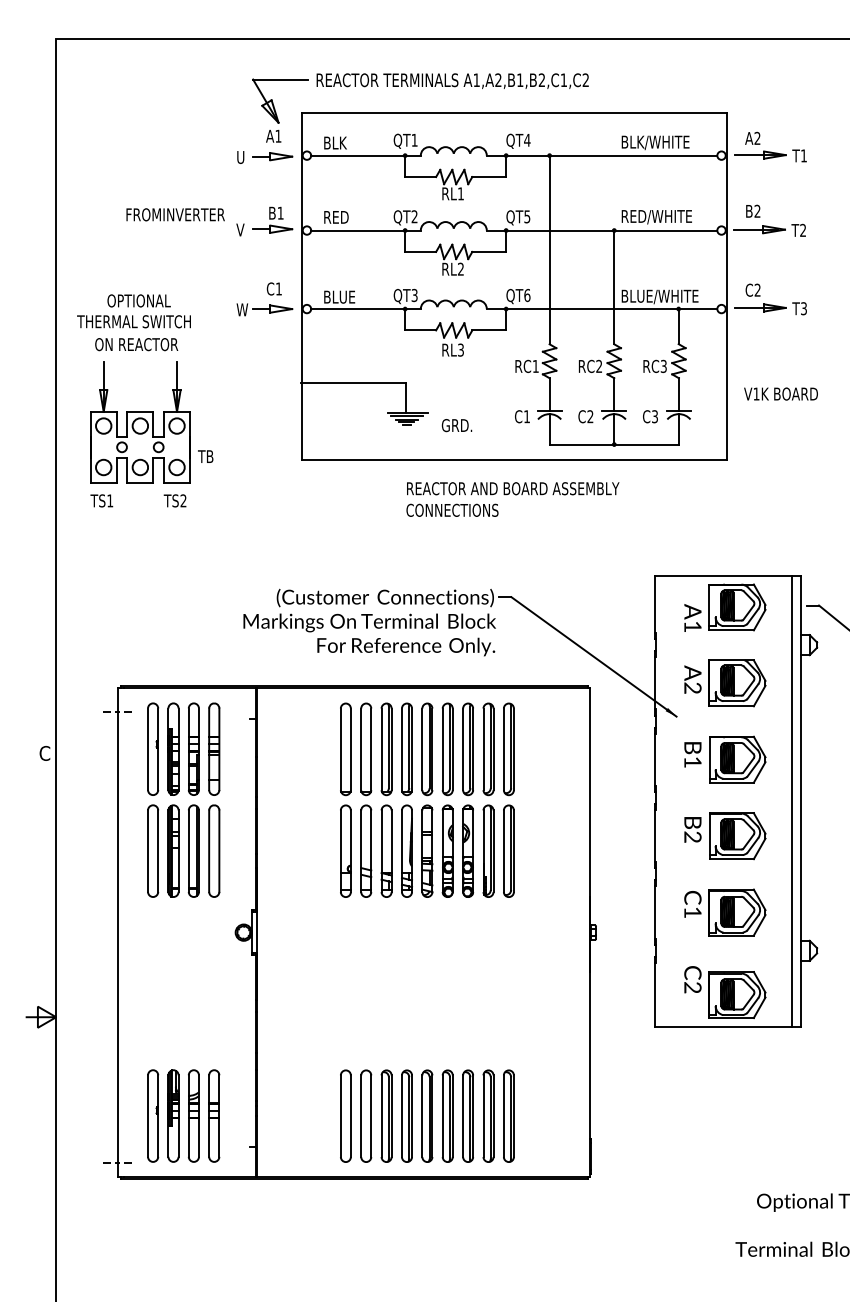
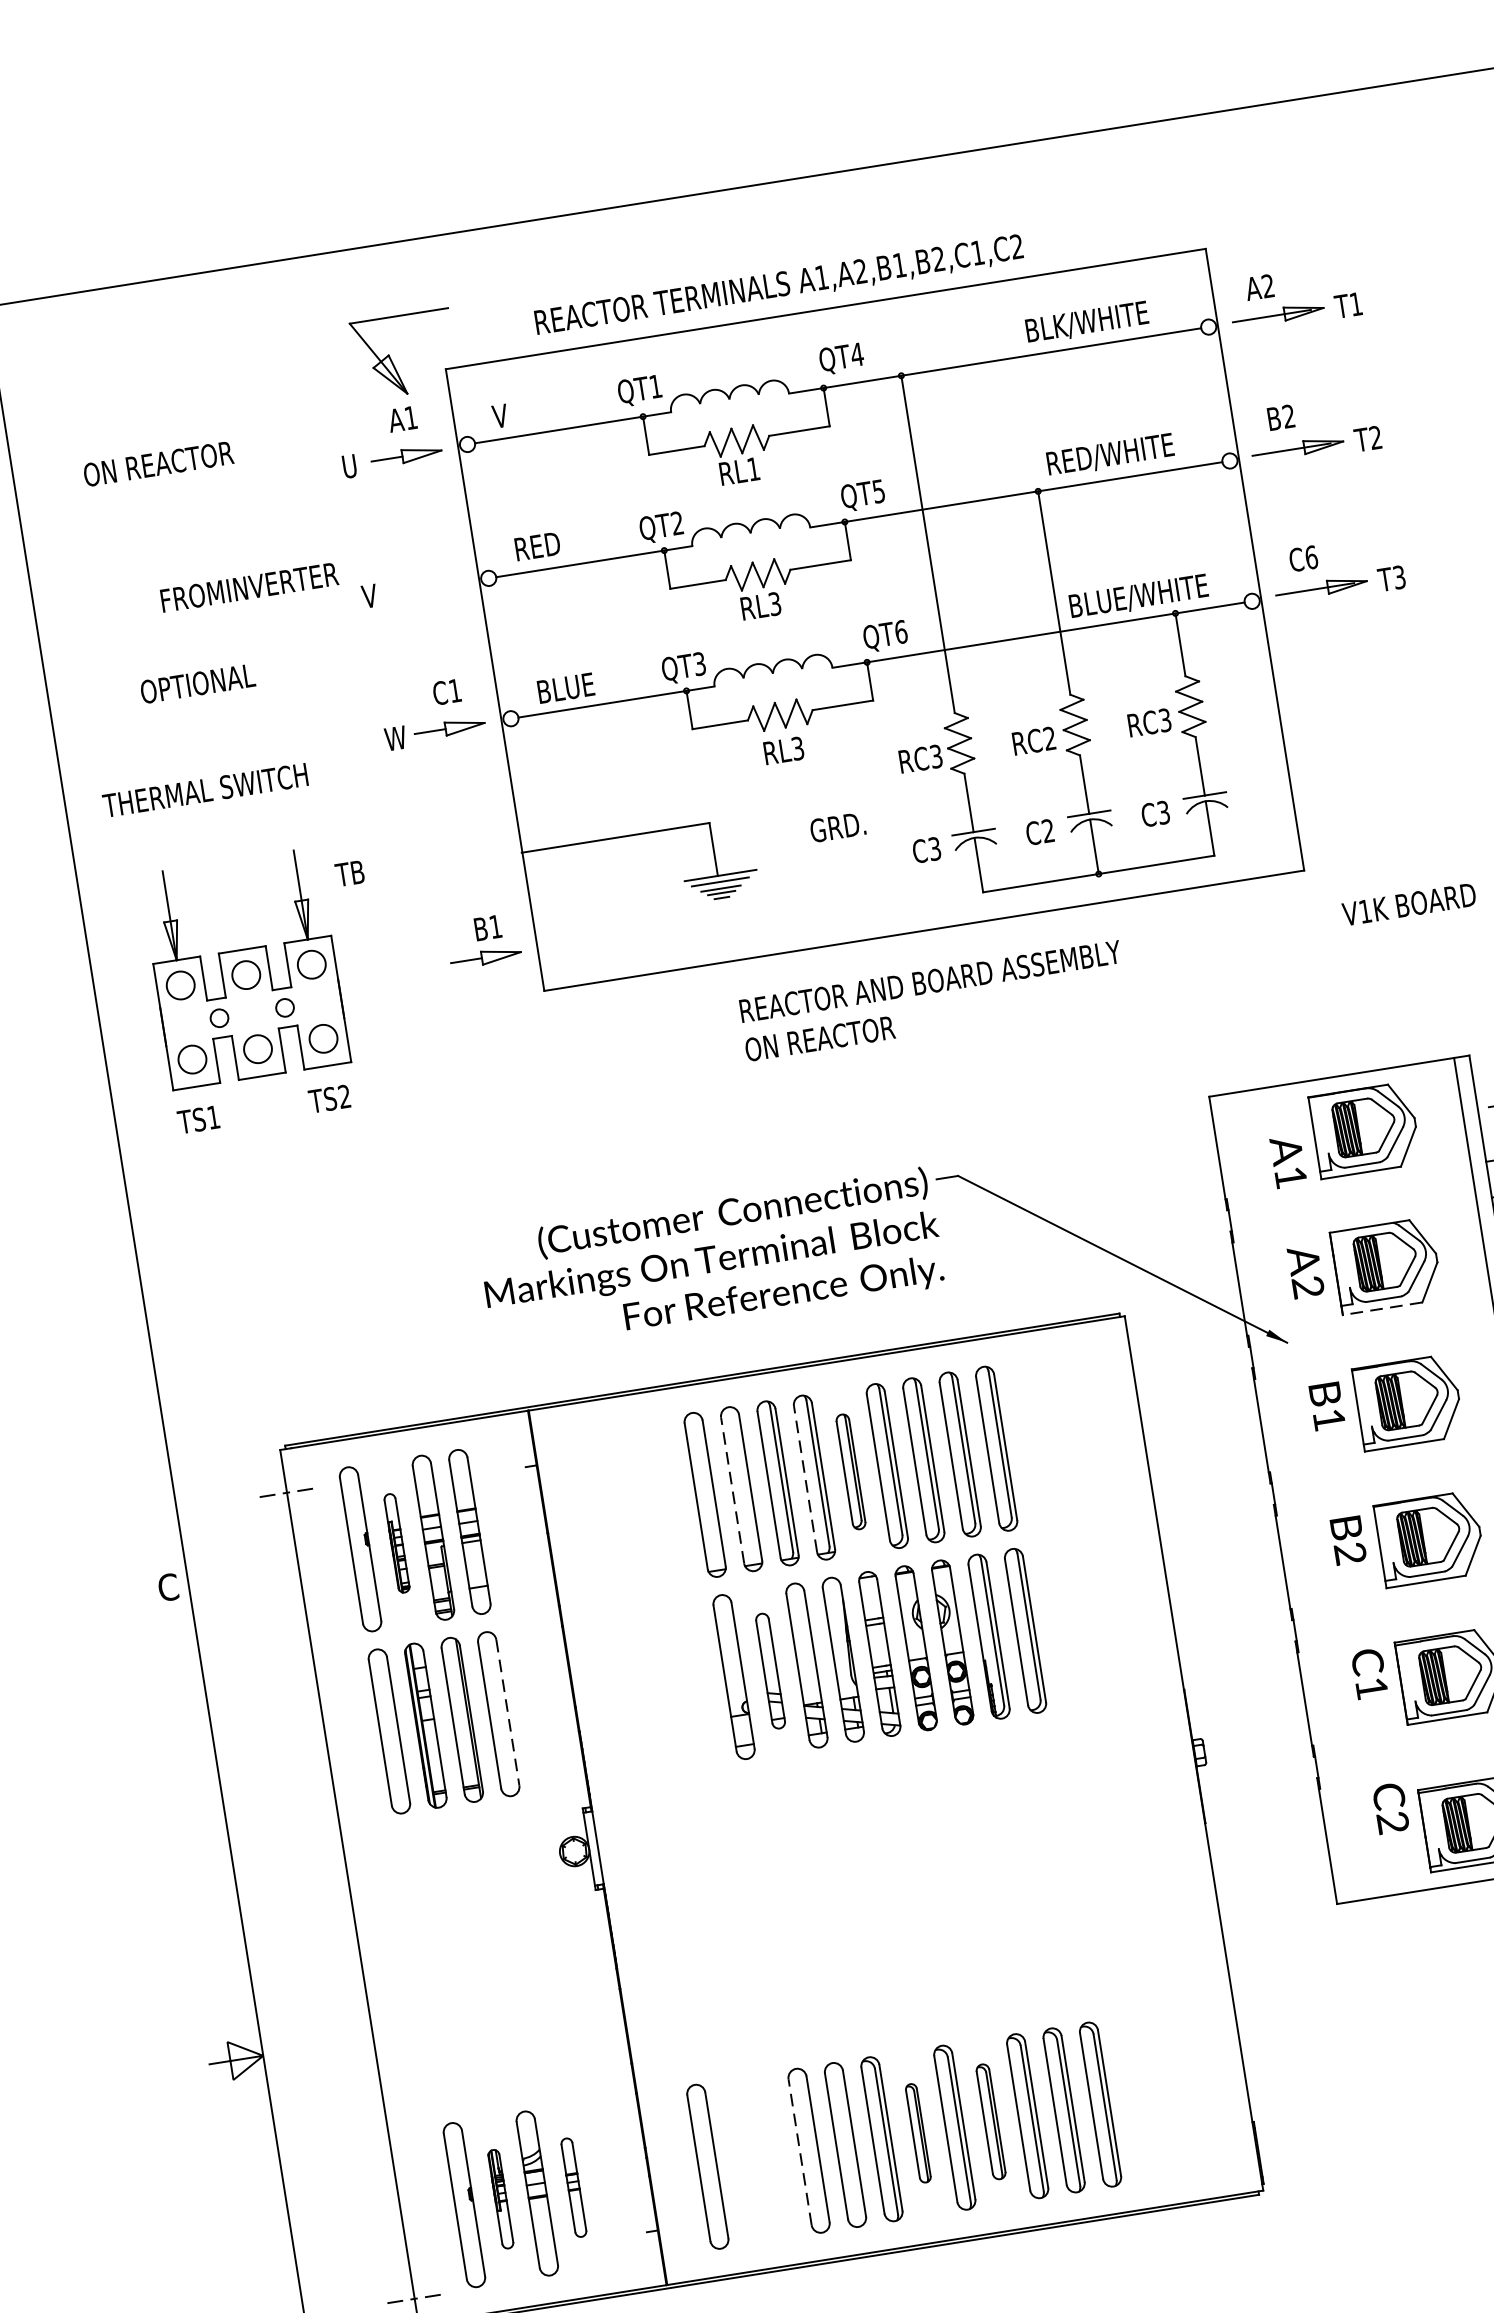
text: (452, 80) -> (778, 284), moved
text: (334, 142) -> (513, 413), BLK -> V
part: (272, 219) -> (482, 940), moved
text: (460, 269) -> (774, 604), RL2 -> RL3
text: (757, 289) -> (1310, 556), C2 -> C6
text: (138, 300) -> (196, 683), moved
text: (136, 344) -> (158, 463), moved
text: (535, 366) -> (935, 756), RC1 -> RC3
text: (780, 393) -> (1408, 903), moved
text: (526, 416) -> (933, 848), C1 -> C3
text: (456, 425) -> (837, 827), moved
text: (205, 456) -> (349, 873), moved
text: (454, 509) -> (831, 1035), CONNECTIONS -> ON REACTOR
line: (731, 706) -> (1382, 1309), solid -> dashed
part: (173, 748) -> (396, 1542), size x0.6
line: (361, 749) -> (733, 1490), solid -> dashed
line: (401, 749) -> (804, 1479), solid -> dashed
part: (427, 749) -> (851, 1472), size x0.7
part: (366, 850) -> (770, 1669), size x0.7
line: (219, 851) -> (508, 1713), solid -> dashed
part: (173, 1115) -> (500, 2198), size x0.6
part: (214, 1115) -> (574, 2186), size x0.6
part: (289, 1115) -> (708, 2165), added
part: (406, 1115) -> (917, 2132), size x0.6
part: (447, 1115) -> (990, 2120), size x0.7
line: (340, 1116) -> (799, 2152), solid -> dashed

